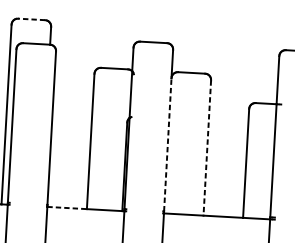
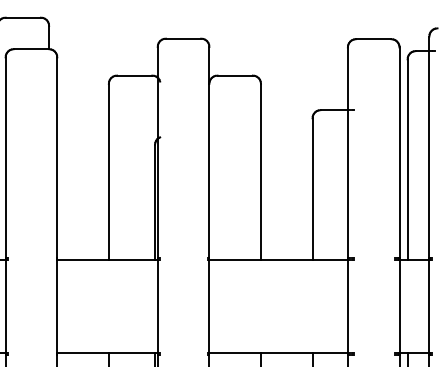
line: (31, 19) -> (23, 17), dashed -> solid
line: (167, 144) -> (209, 170), dashed -> solid
line: (206, 148) -> (260, 172), dashed -> solid
line: (67, 208) -> (83, 260), dashed -> solid

